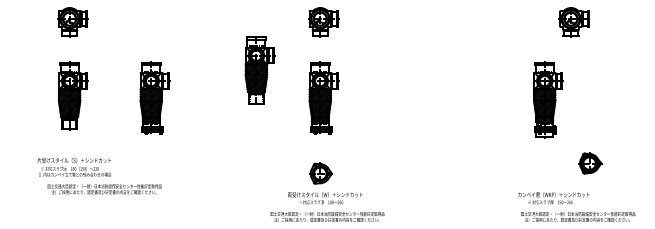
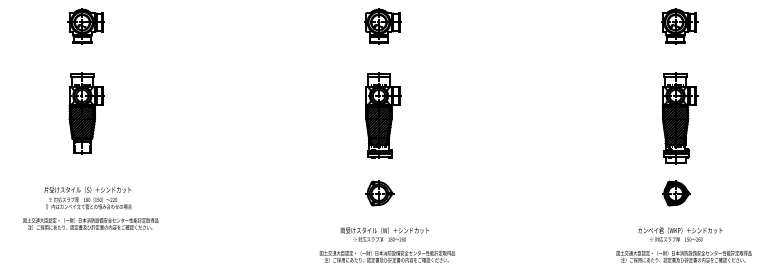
part: (259, 70) -> (307, 83), removed
part: (155, 97) -> (183, 115), removed
part: (548, 100) -> (679, 118), moved
part: (590, 163) -> (676, 193), moved
part: (320, 173) -> (379, 193), moved
text: (104, 188) -> (90, 223), moved
text: (553, 198) -> (680, 234), moved

